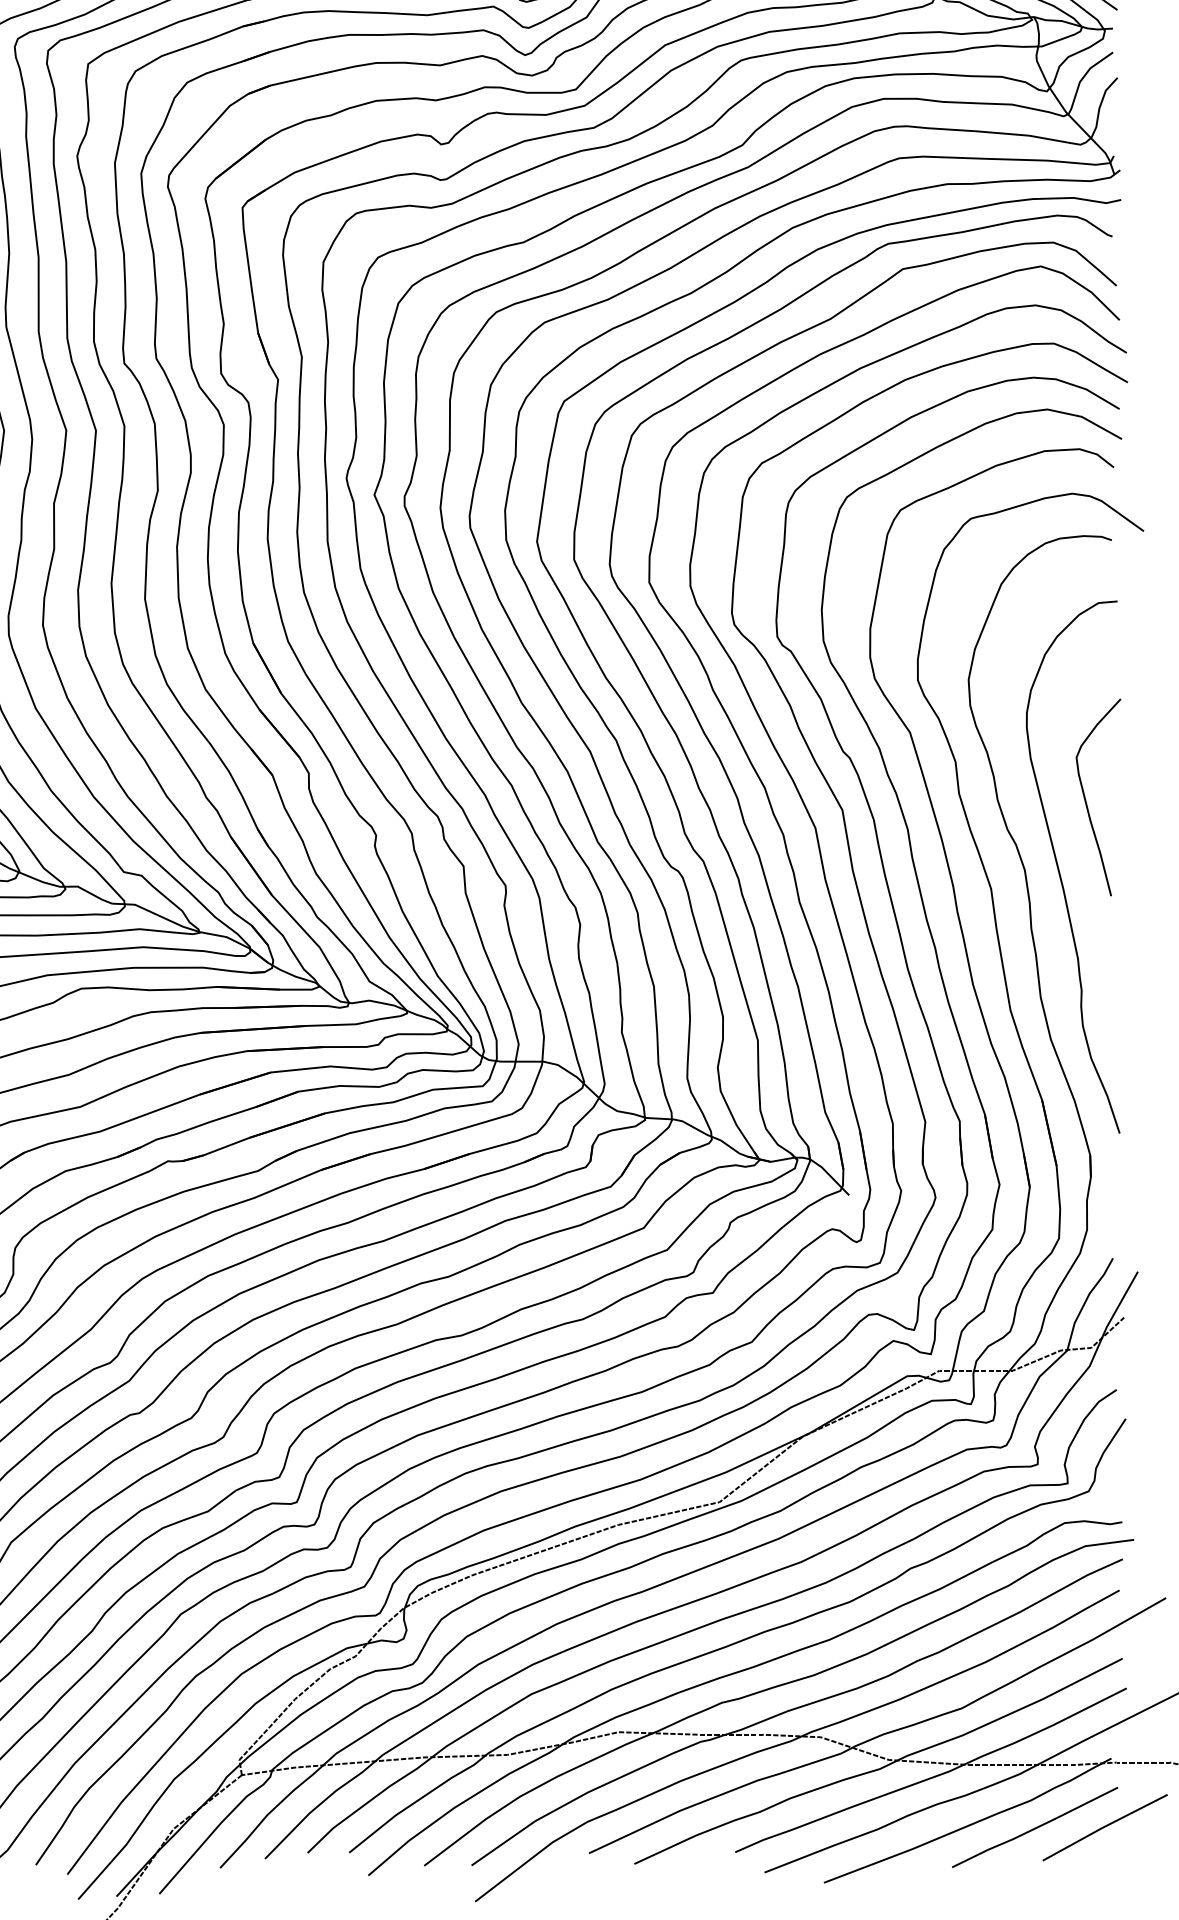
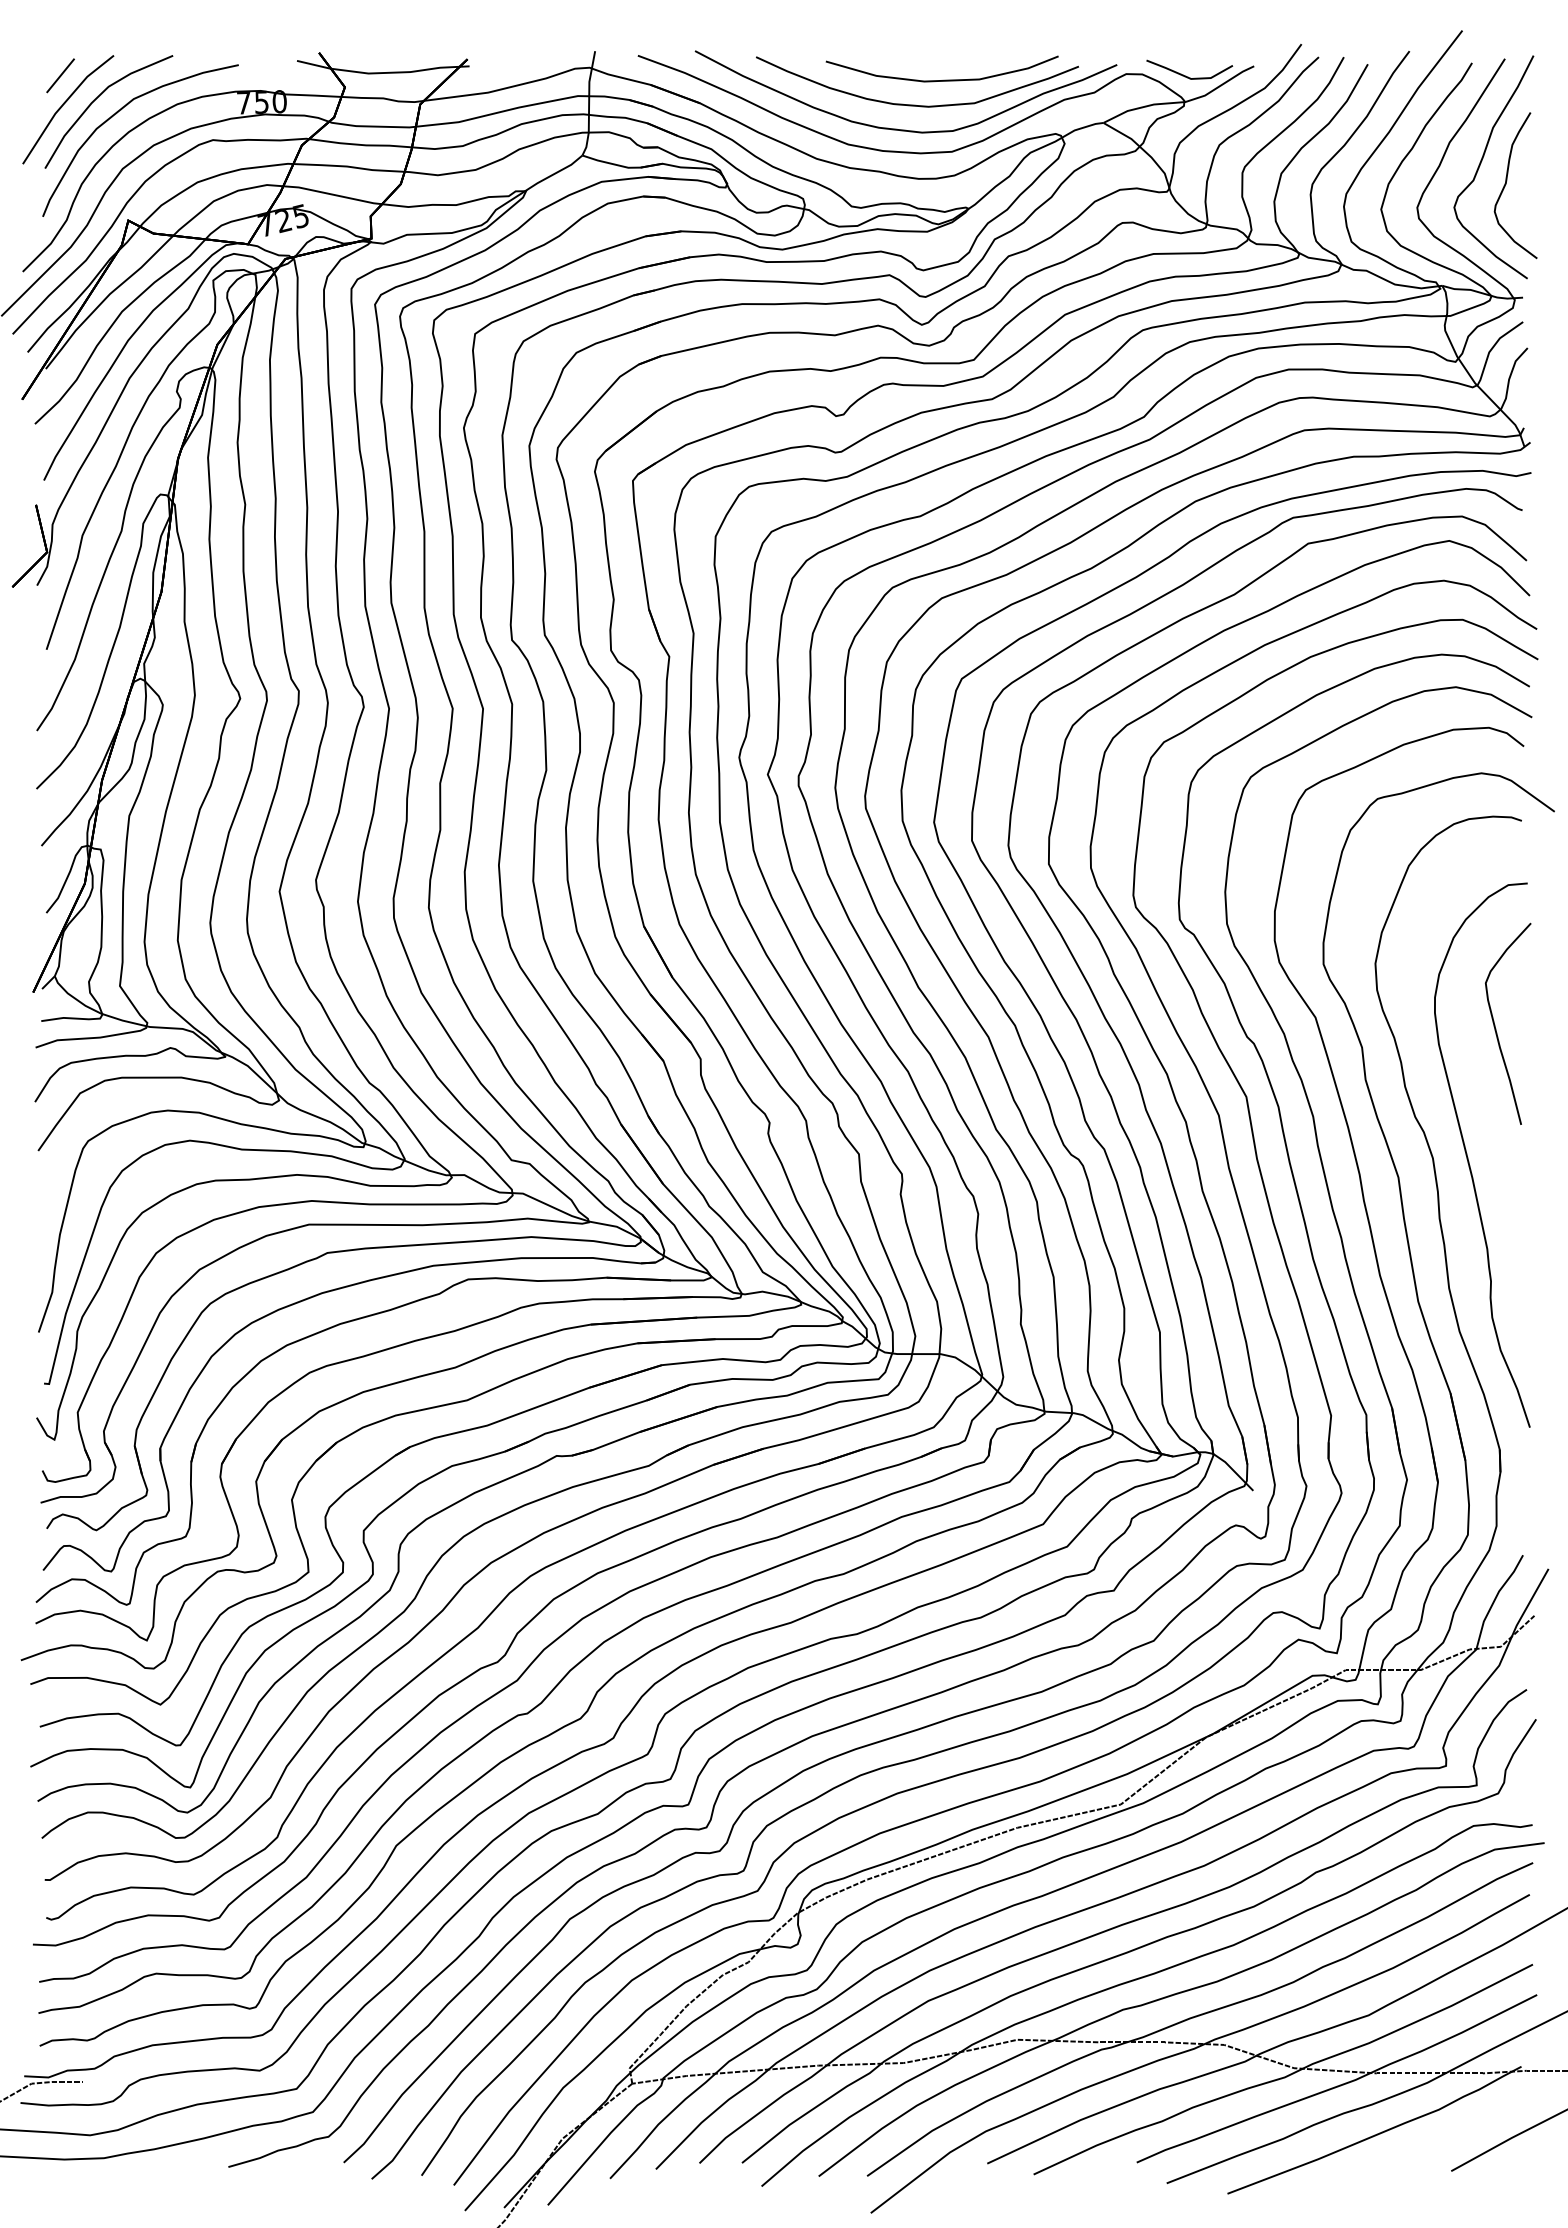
curve: (1086, 798) -> (1495, 1024), moved
line: (1036, 1826) -> (1444, 2136), removed

